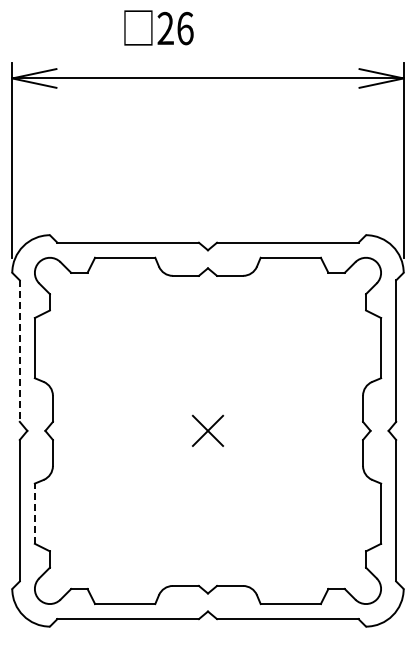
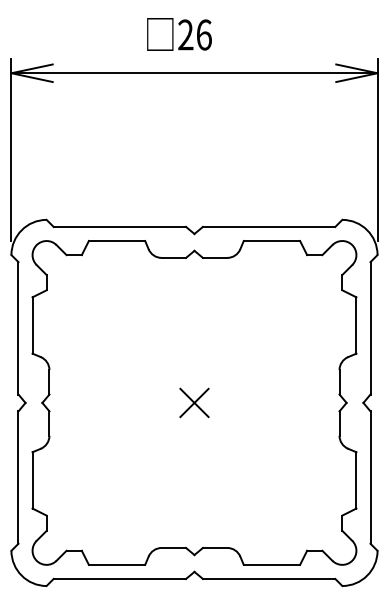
text: (158, 27) -> (179, 34), moved
line: (19, 351) -> (18, 328), dashed -> solid
line: (34, 513) -> (32, 480), dashed -> solid

